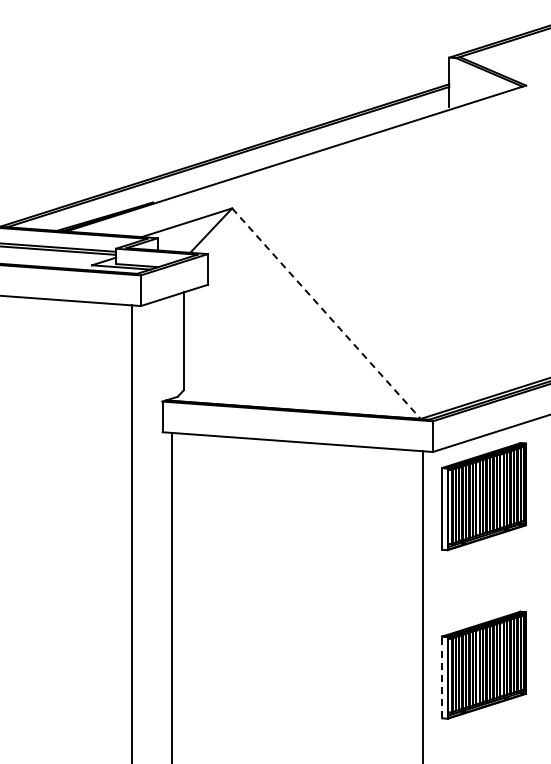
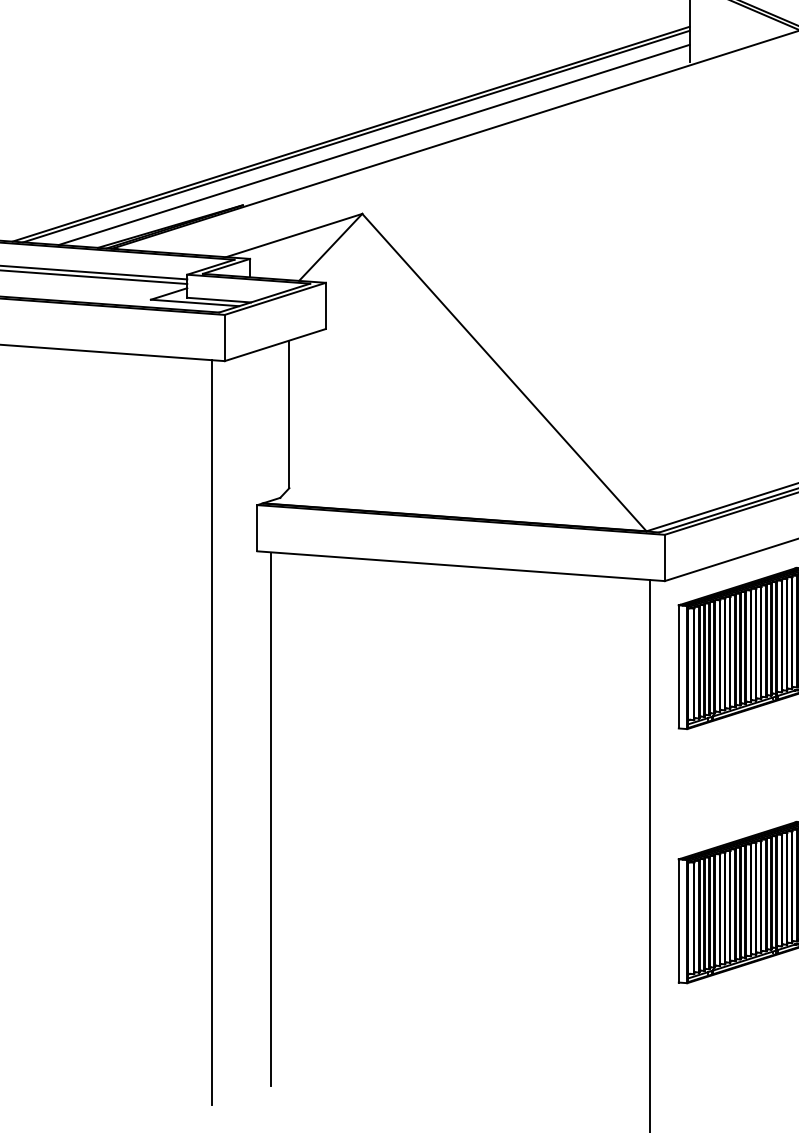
line: (239, 162) -> (373, 144), added
line: (326, 314) -> (504, 373), dashed -> solid
line: (442, 677) -> (679, 921), dashed -> solid

